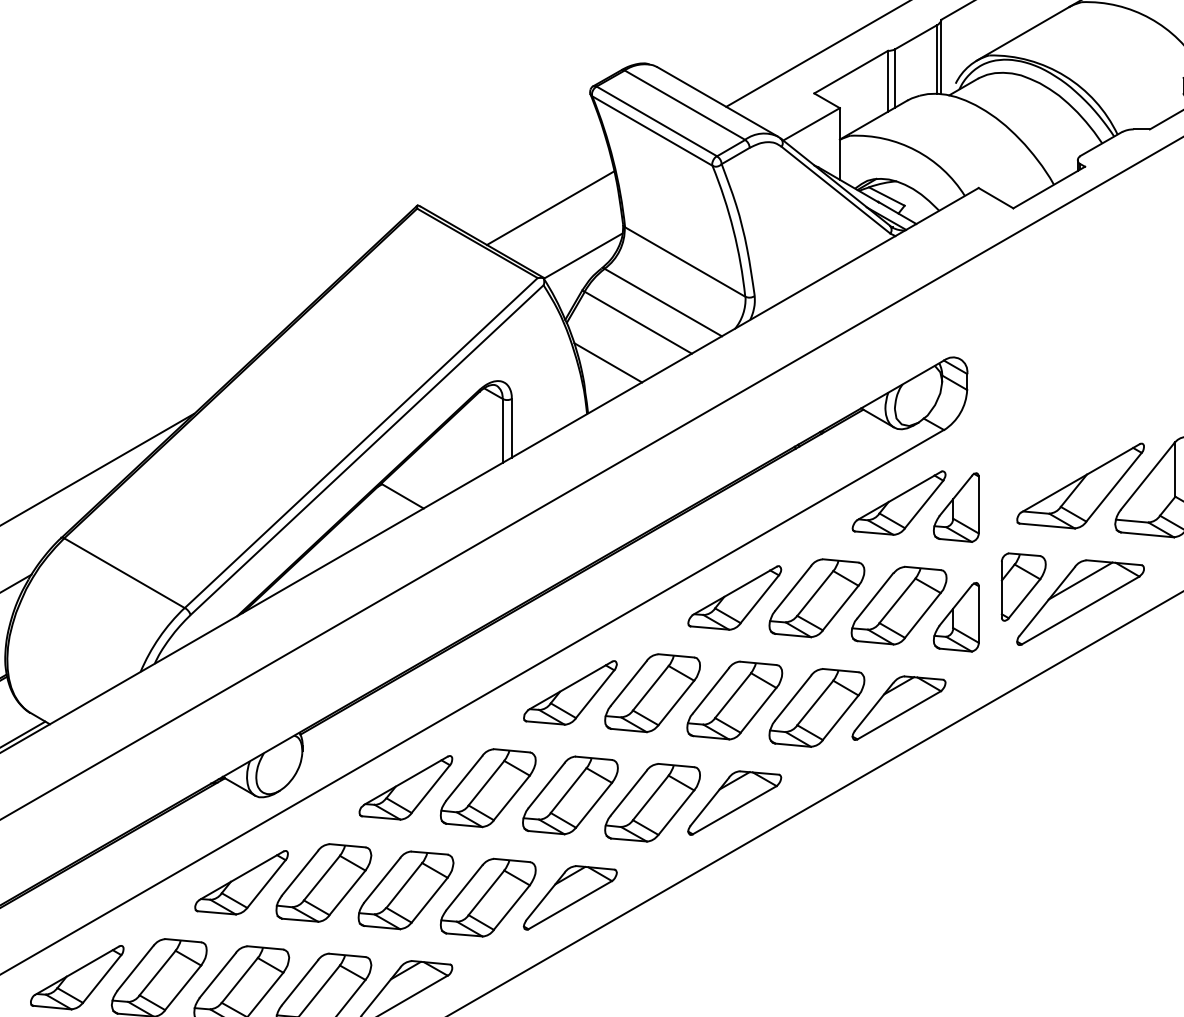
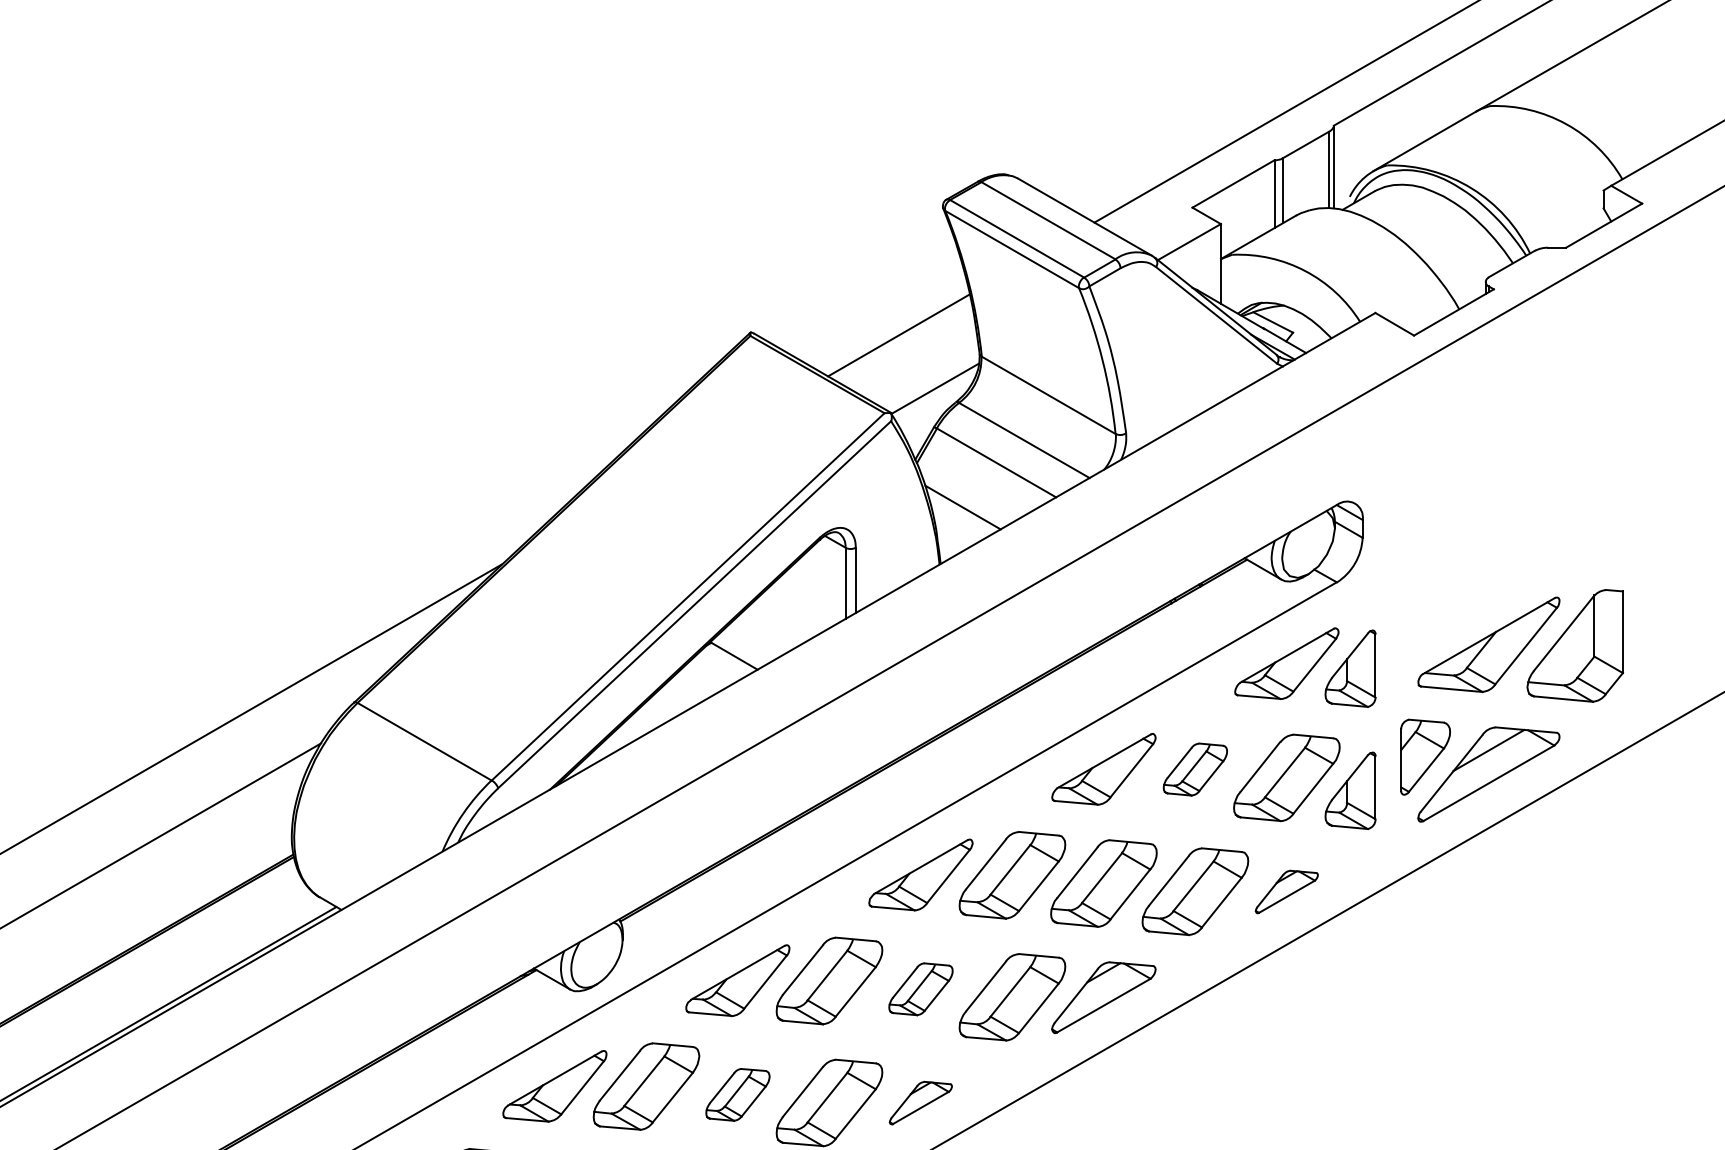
part: (817, 598) -> (1195, 769), size x0.6
part: (898, 707) -> (1286, 891), size x0.6
part: (570, 795) -> (920, 989), size x0.6
part: (405, 890) -> (737, 1094), size x0.6
part: (570, 897) -> (920, 1102), size x0.6

